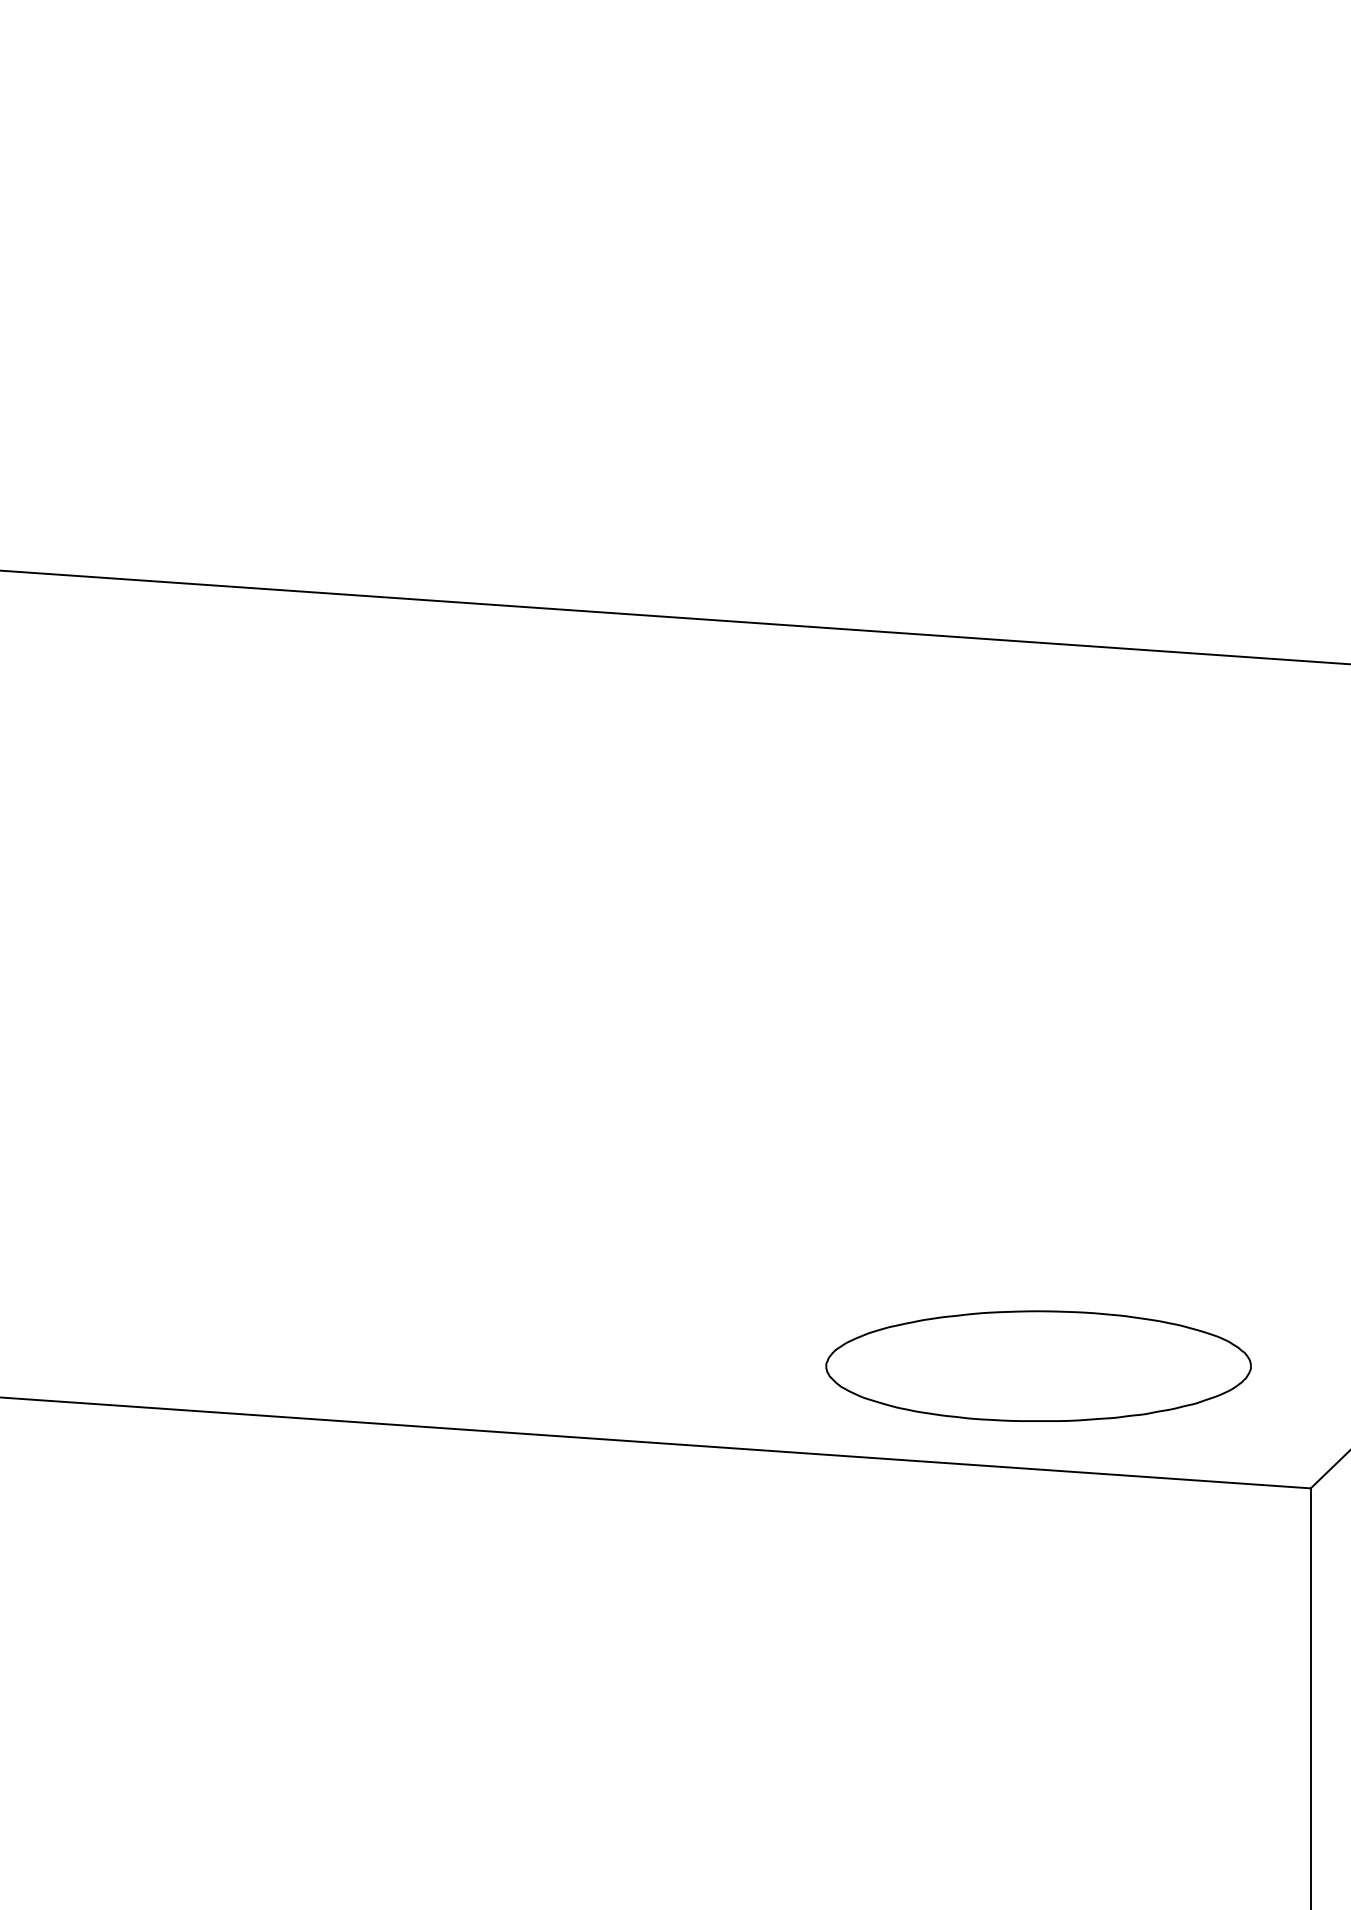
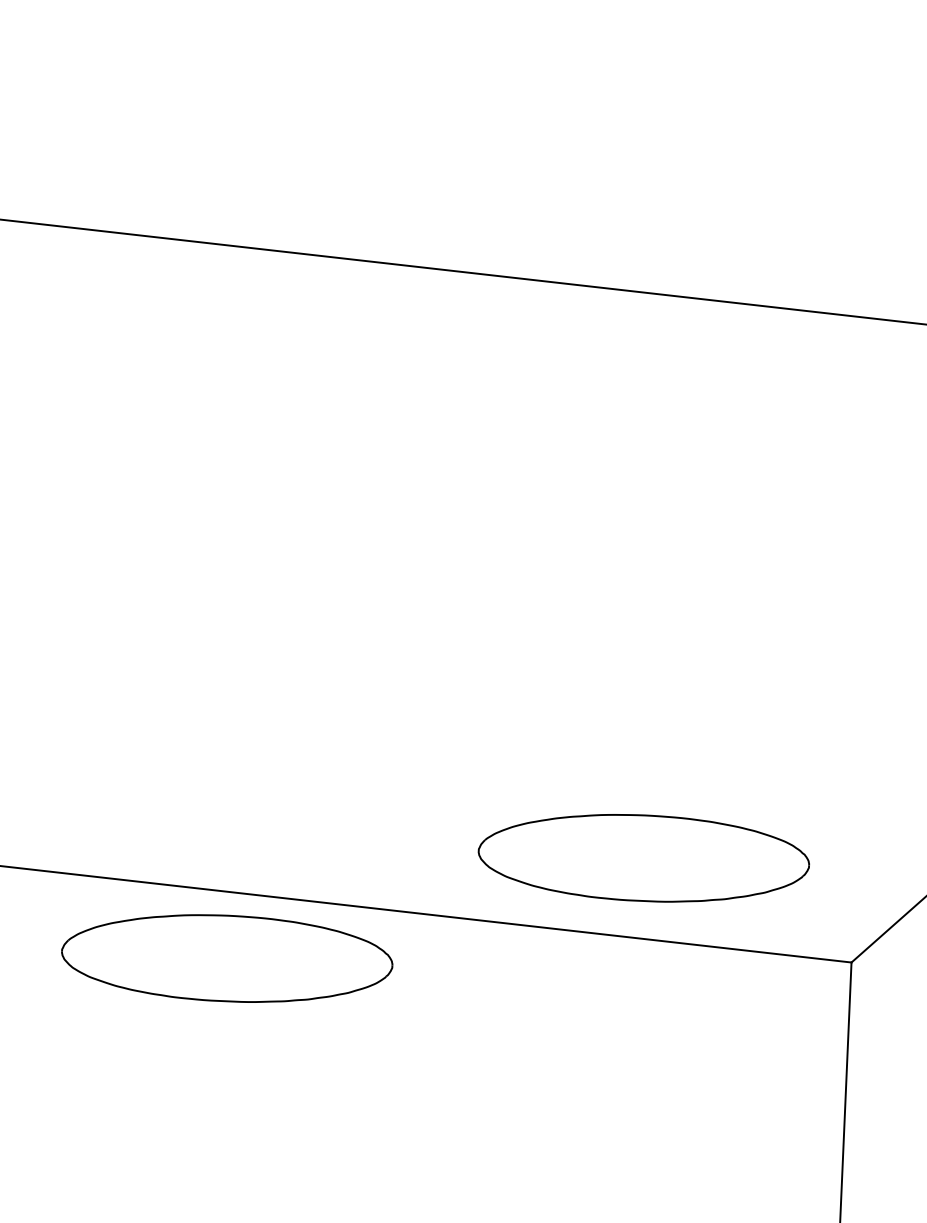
part: (509, 1517) -> (227, 957), added

